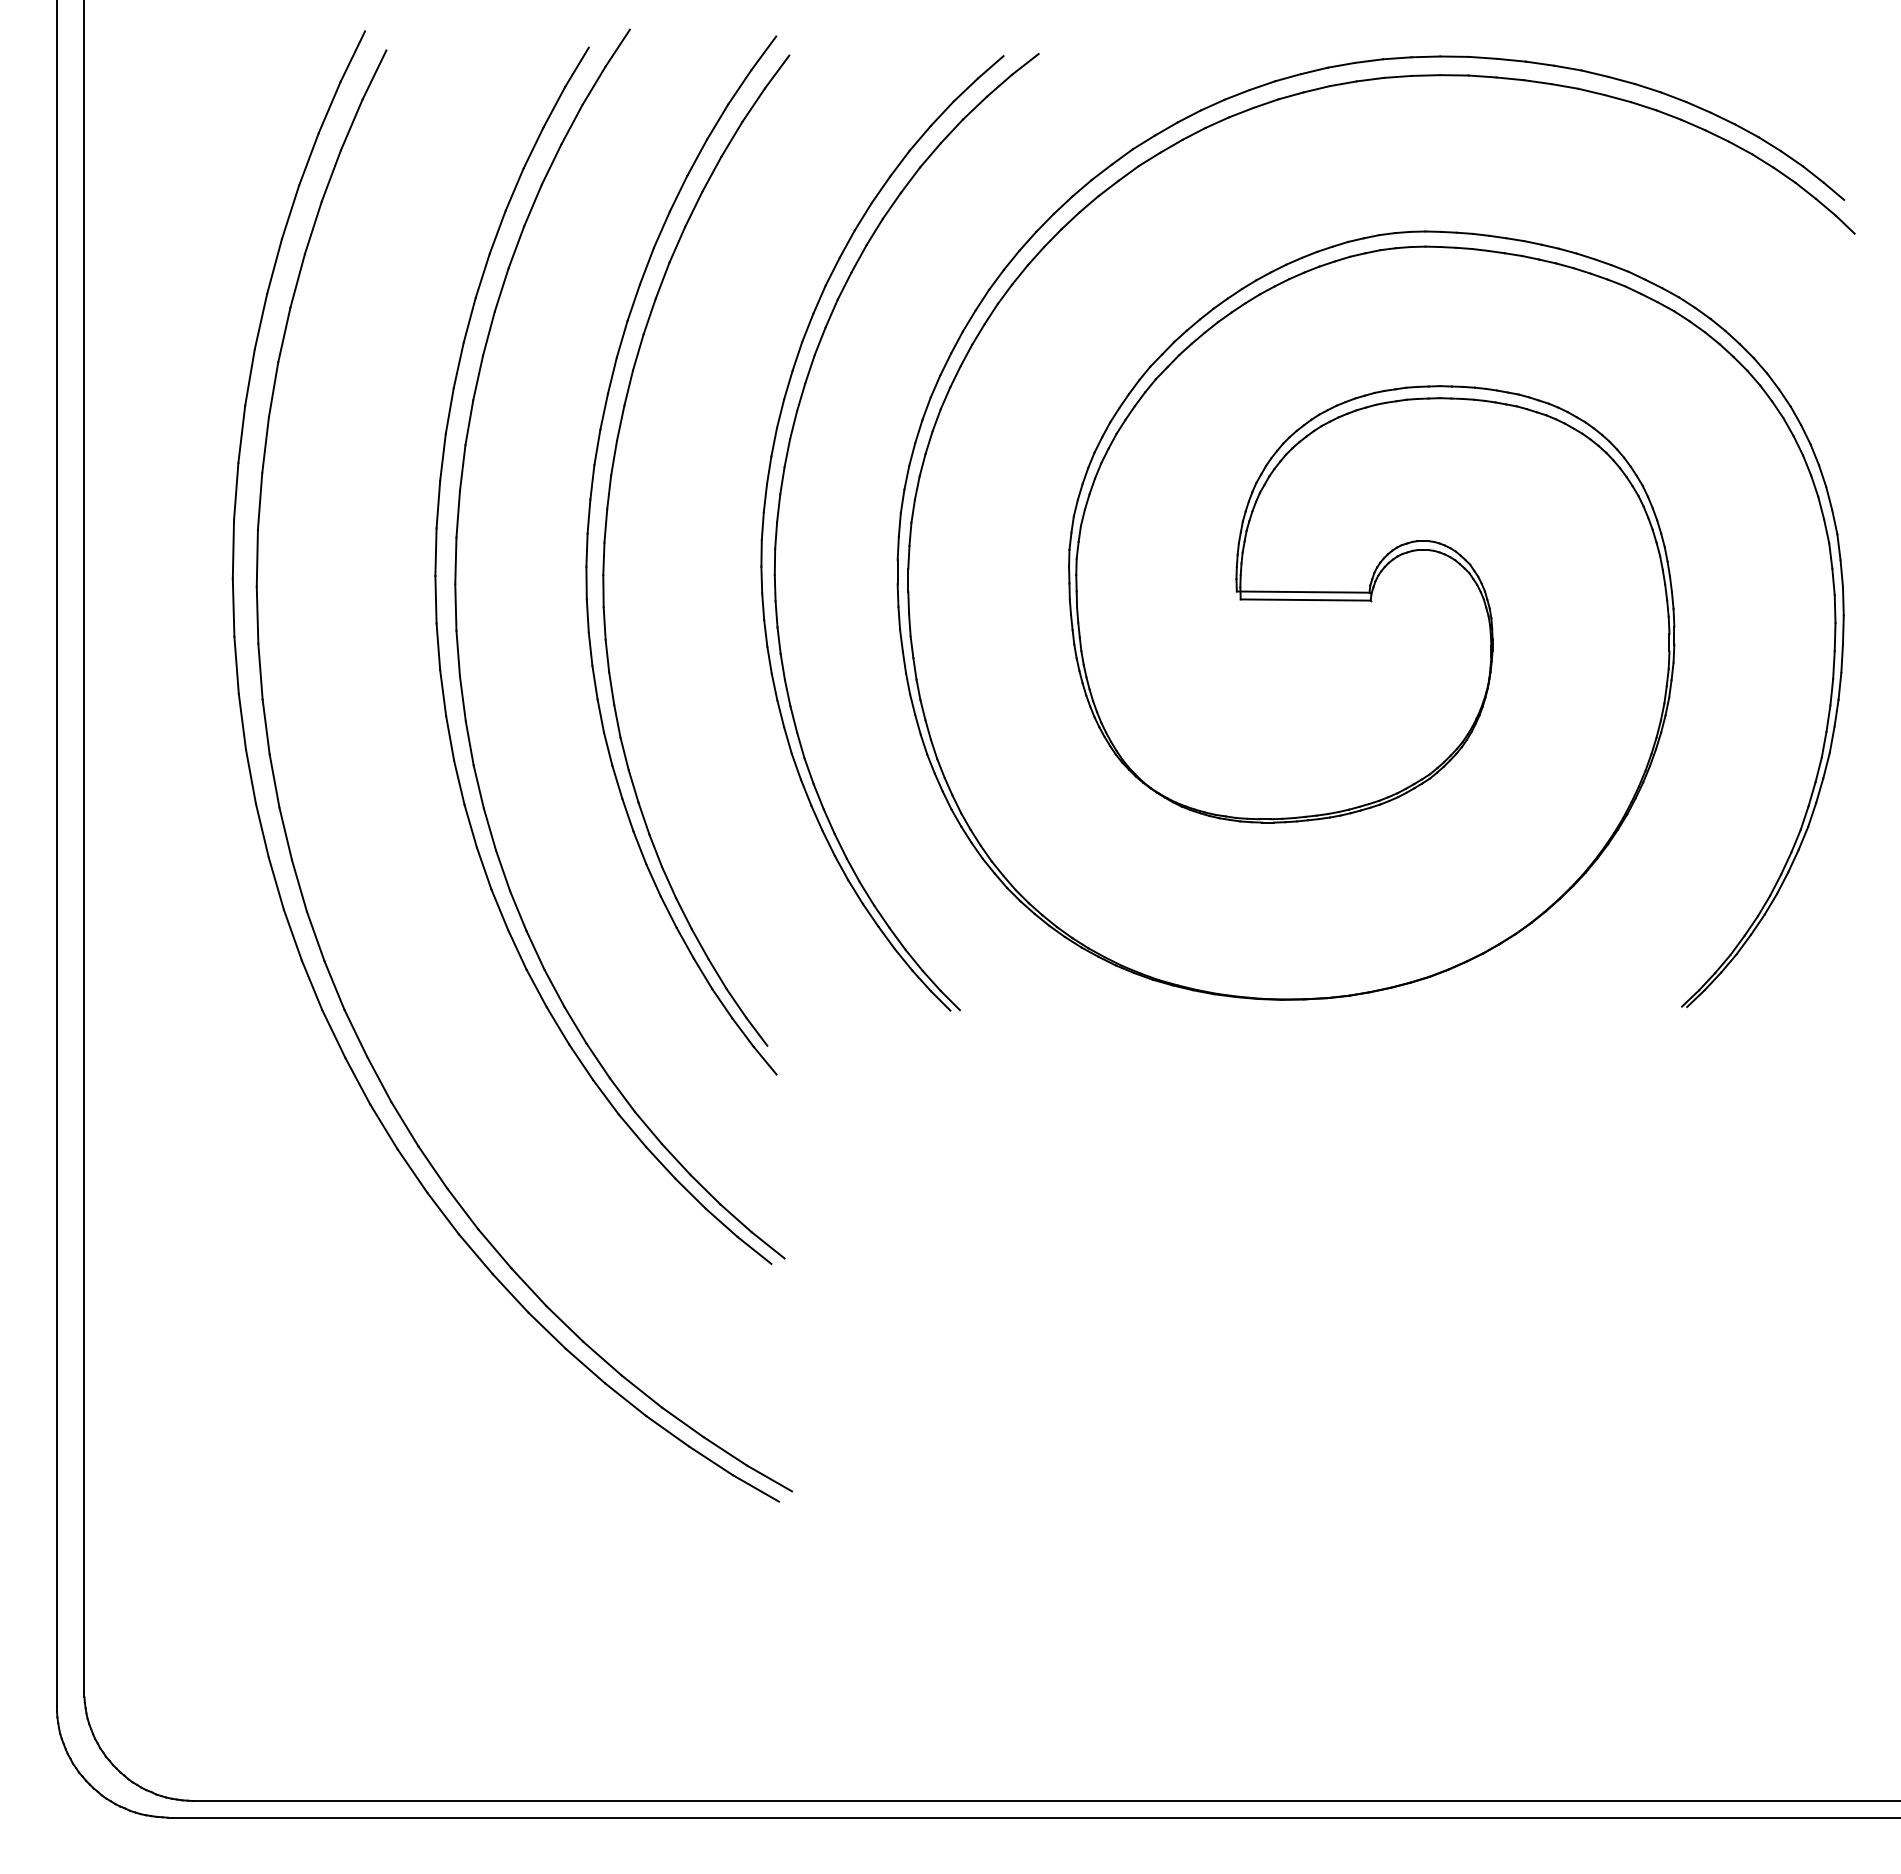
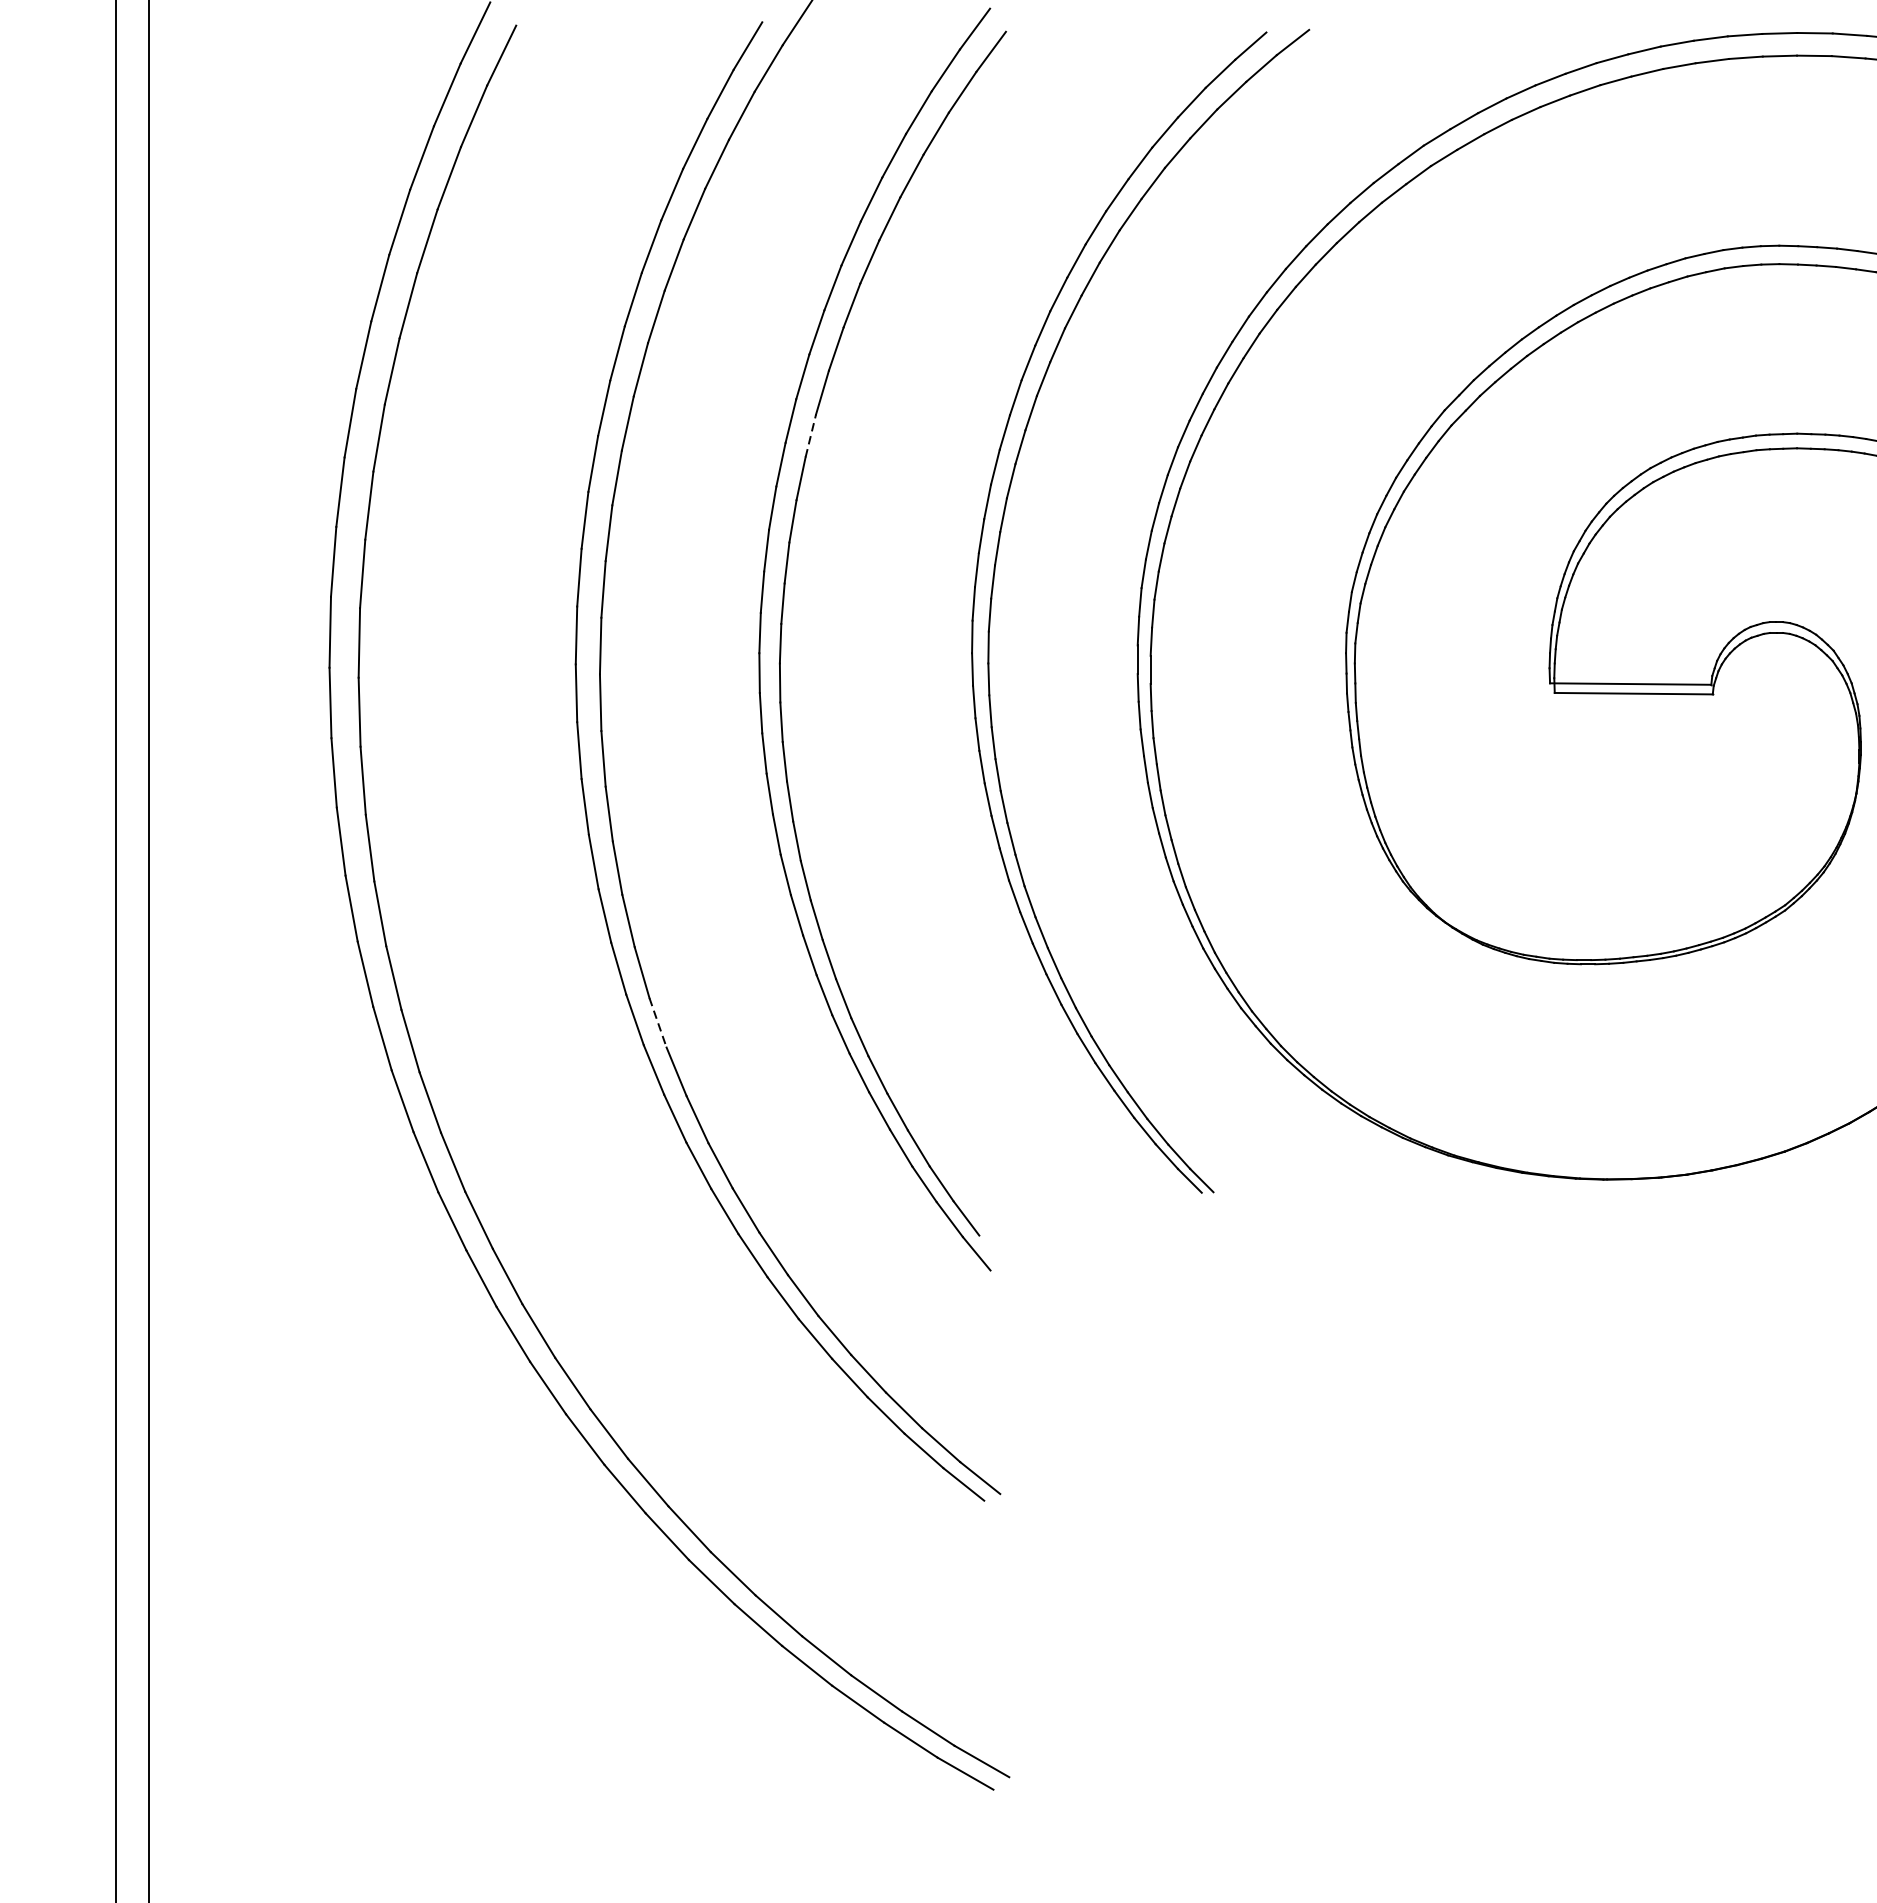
line: (628, 387) -> (810, 435), solid -> dashed
line: (503, 870) -> (658, 1022), solid -> dashed

